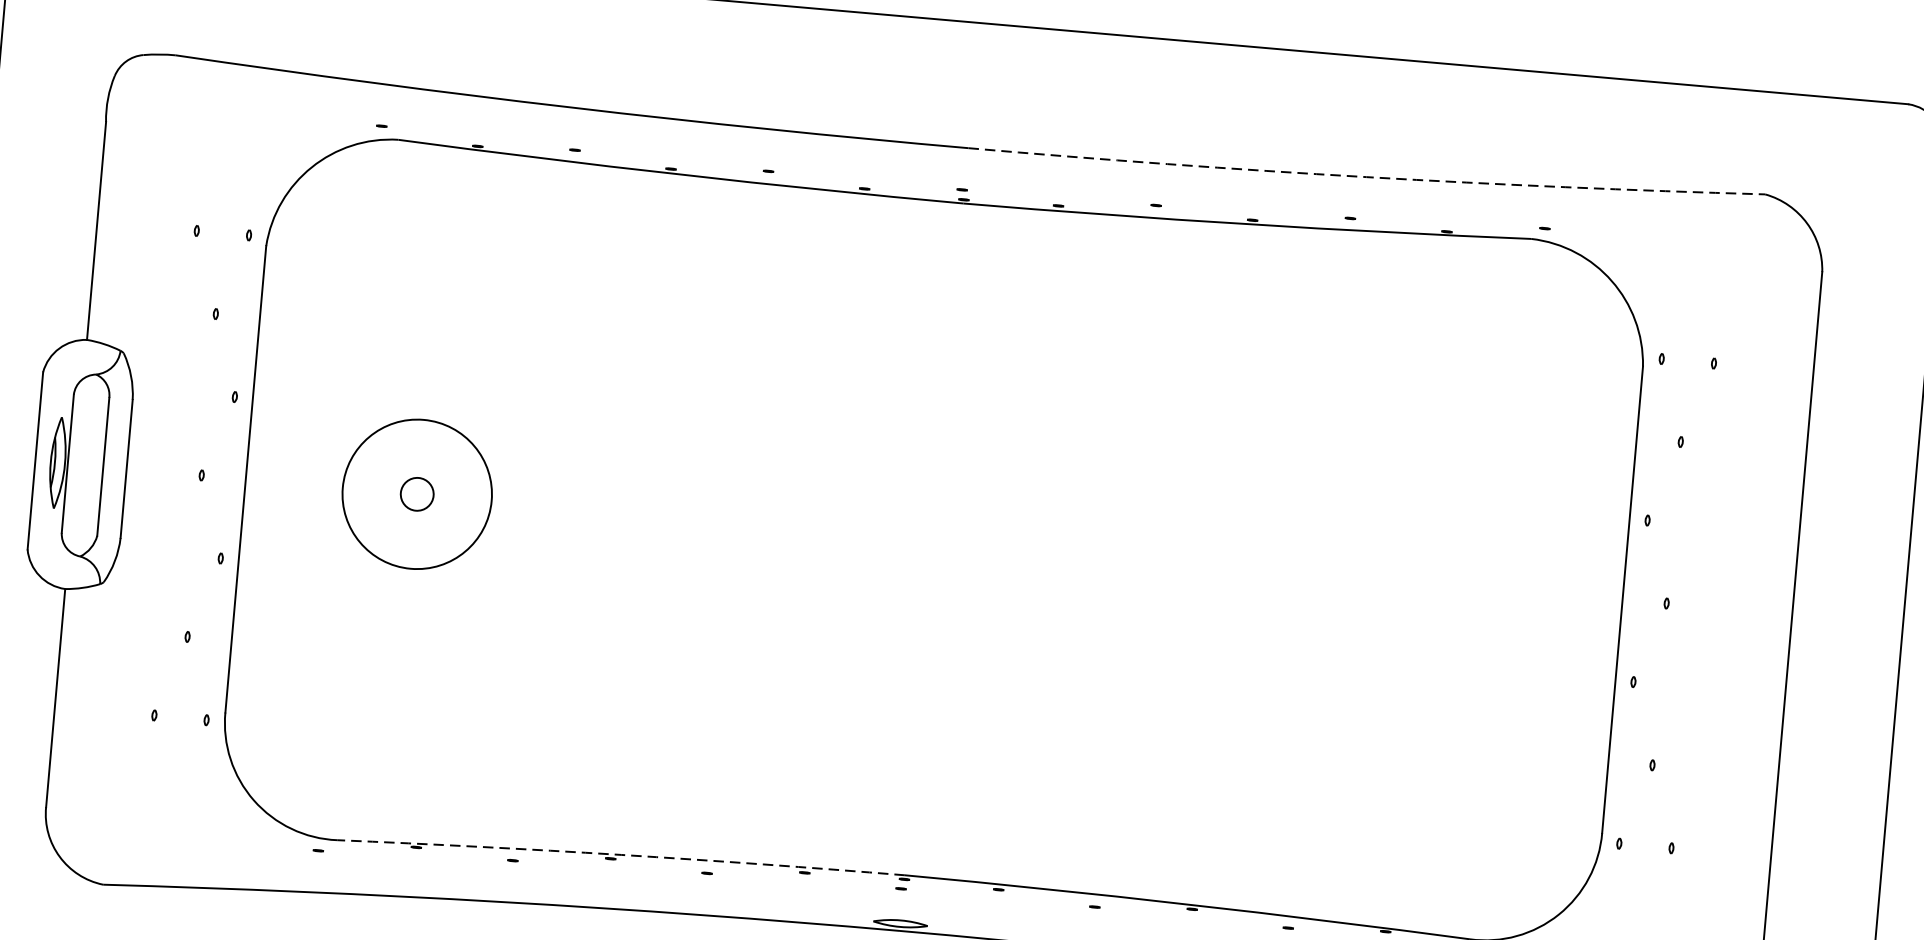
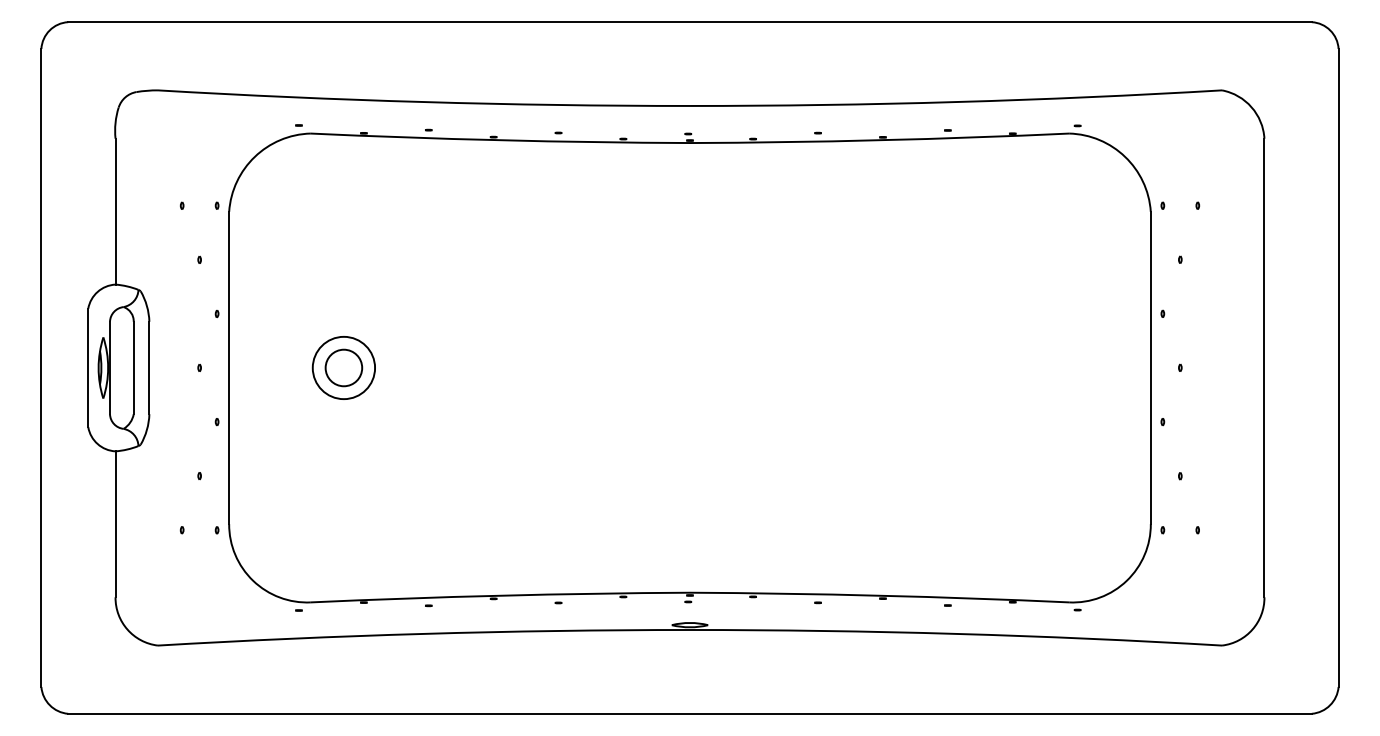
arc: (1367, 177) -> (956, 102), dashed -> solid
circle: (416, 493) -> (343, 367), size x0.62
circle: (416, 493) -> (343, 367), size x1.67
arc: (621, 854) -> (500, 595), dashed -> solid

